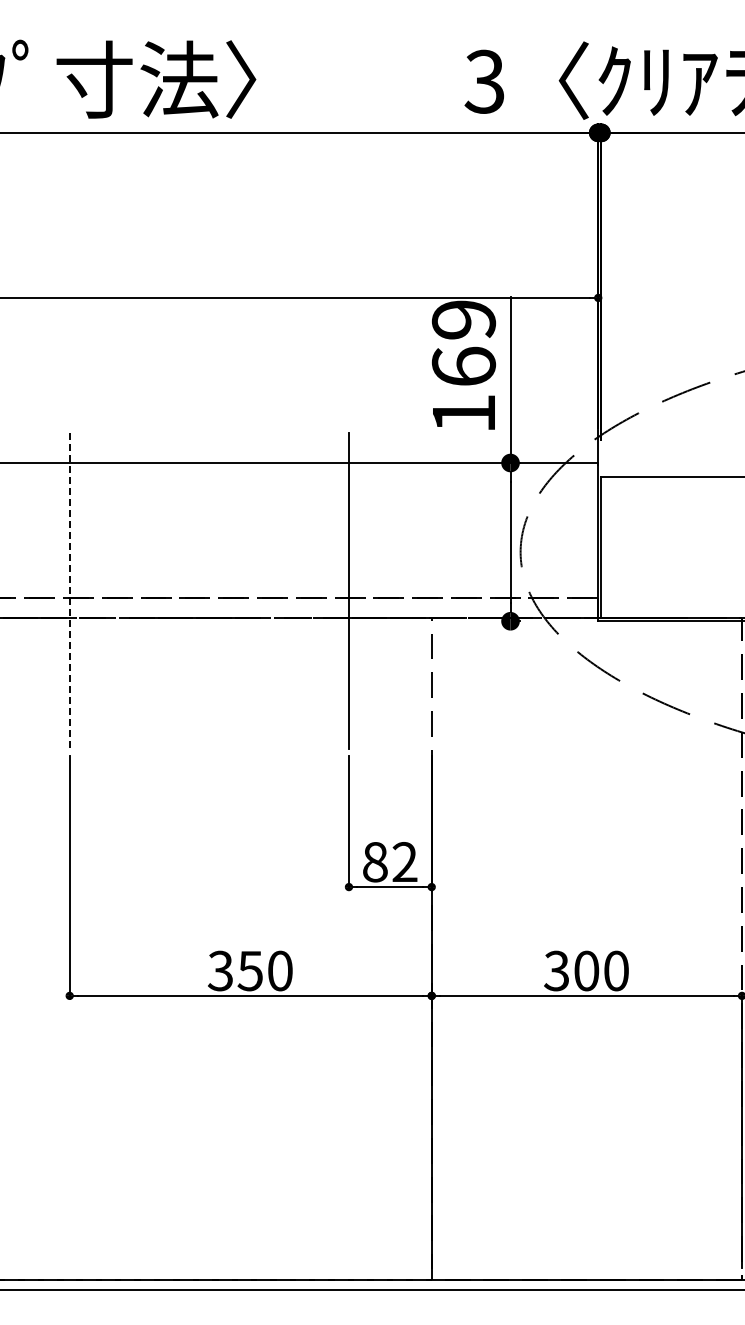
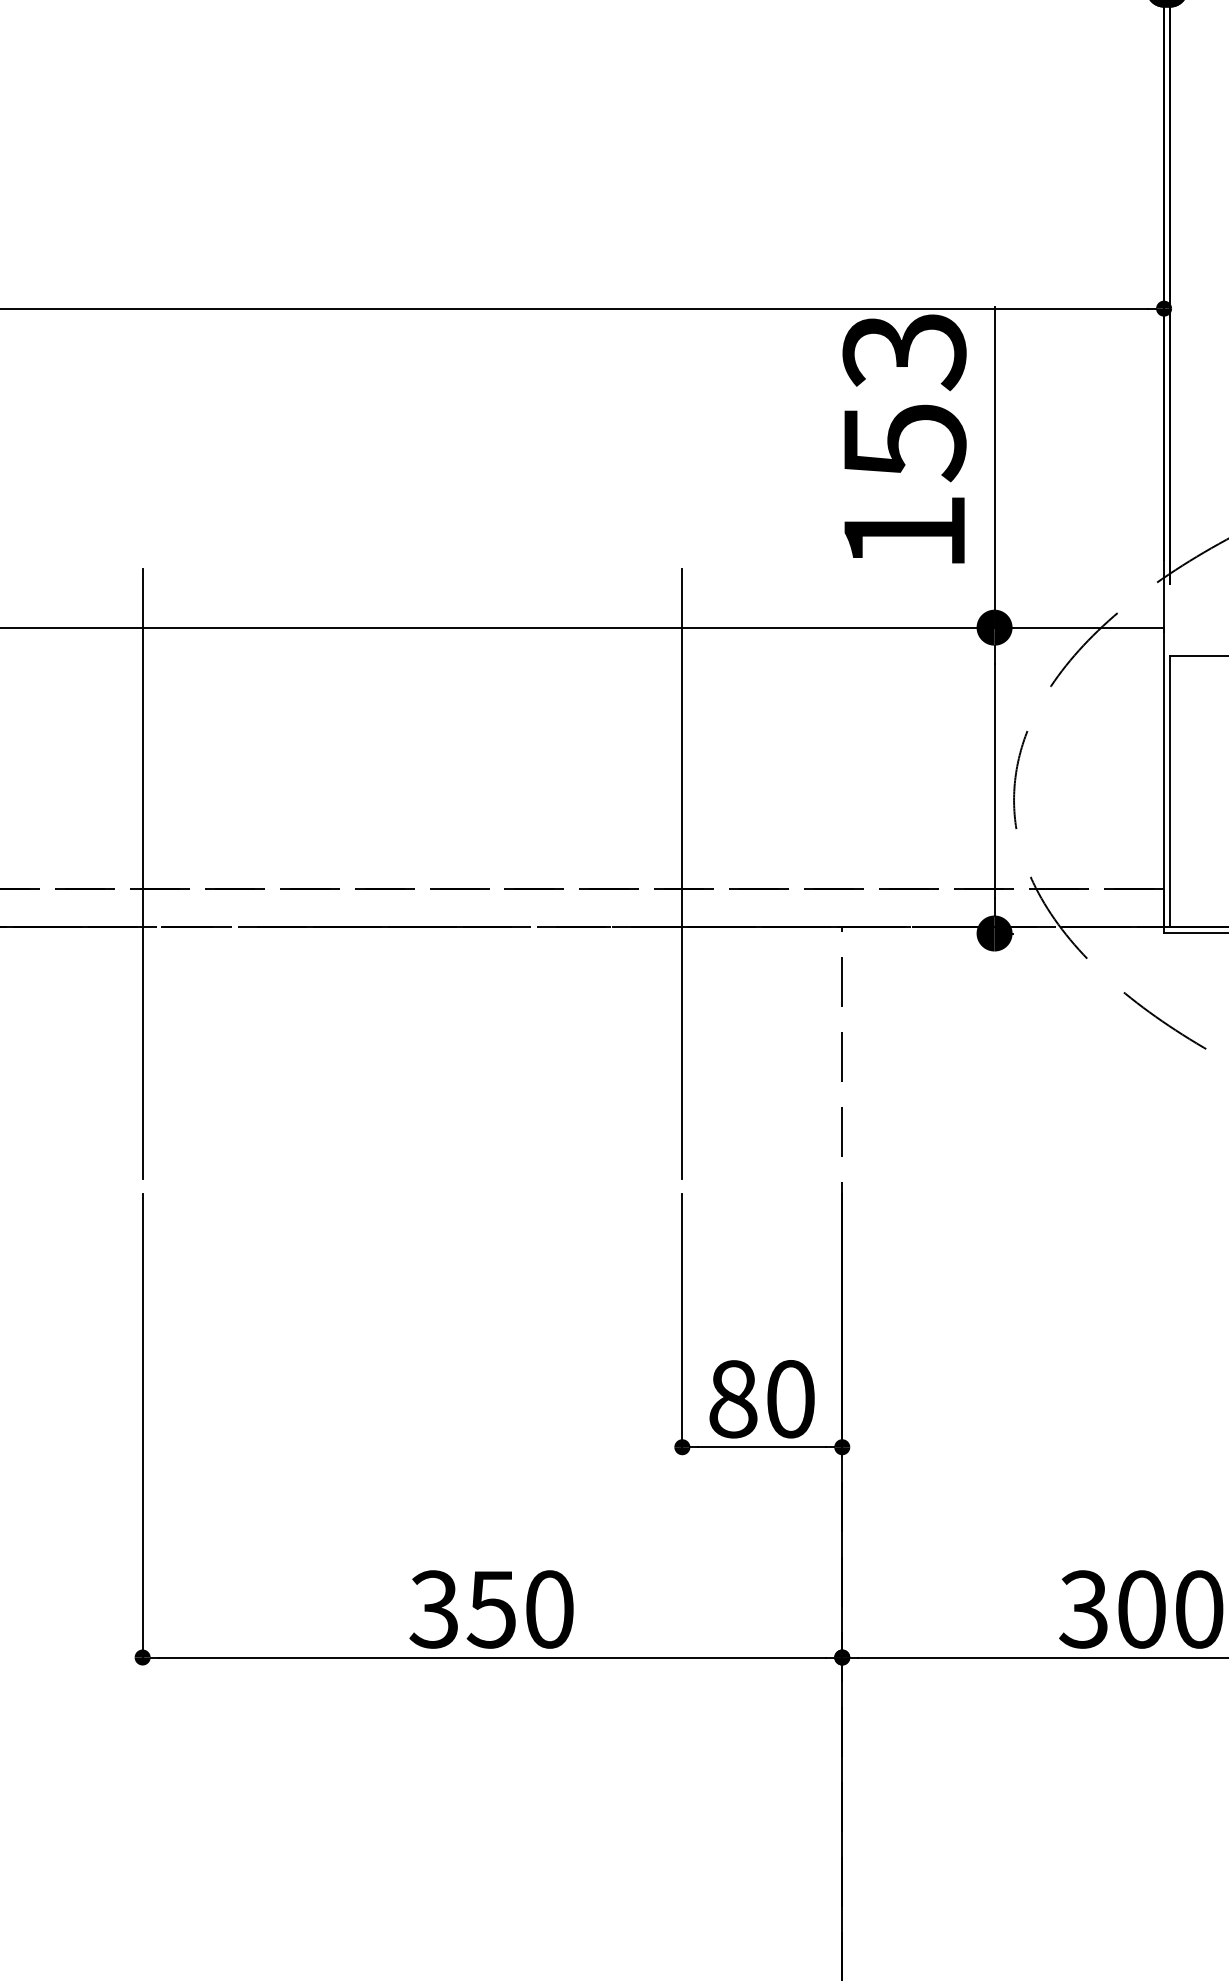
text: (463, 343) -> (903, 396), 169 -> 153
line: (69, 590) -> (142, 874), dashed -> solid
text: (404, 862) -> (789, 1399), 82 -> 80

